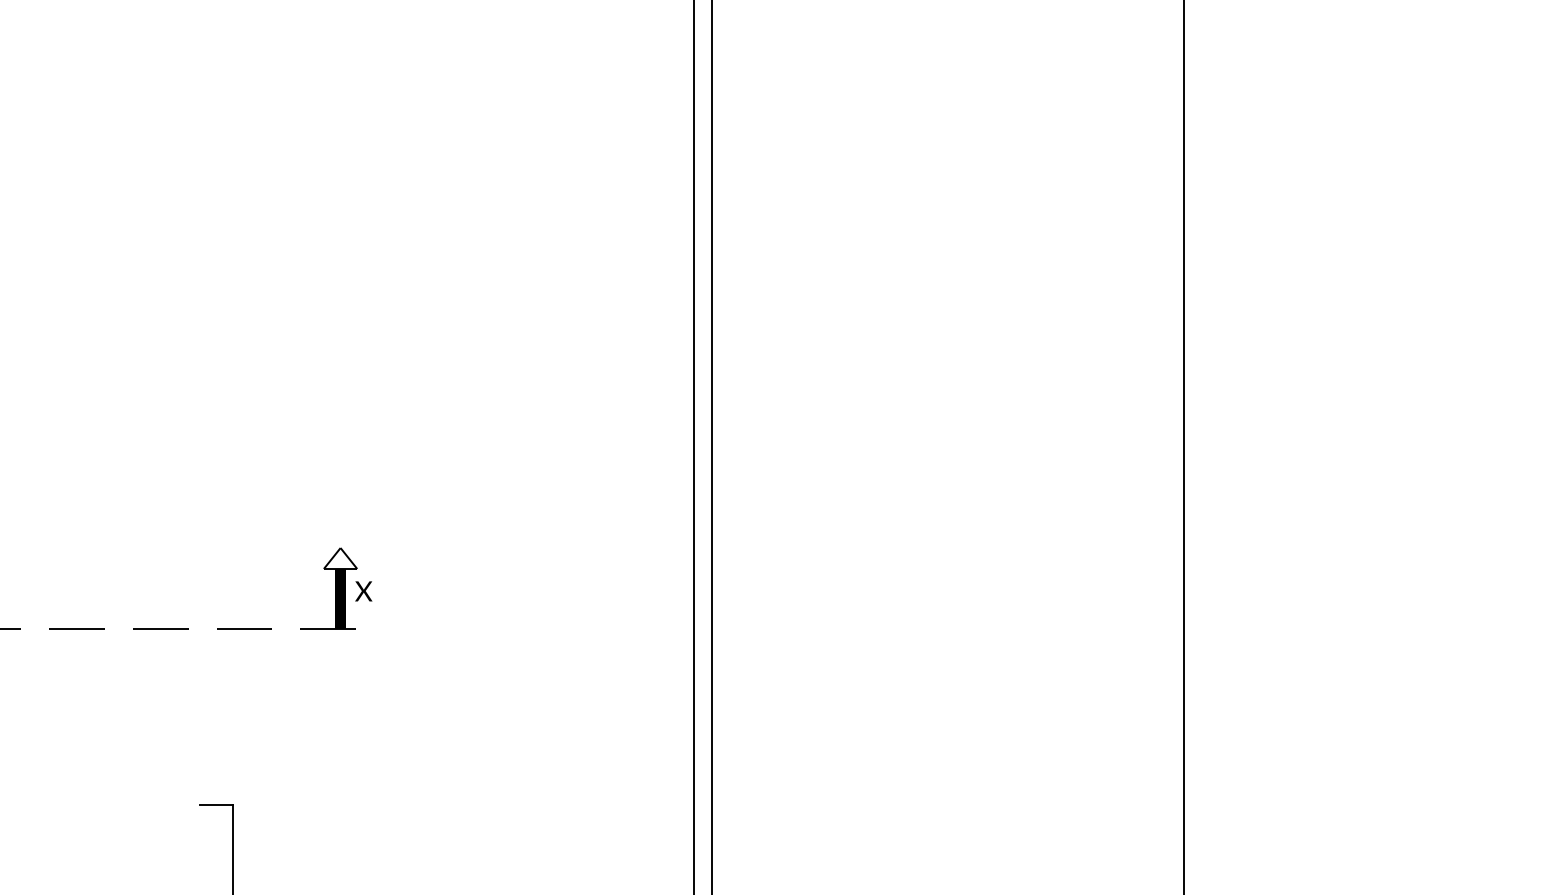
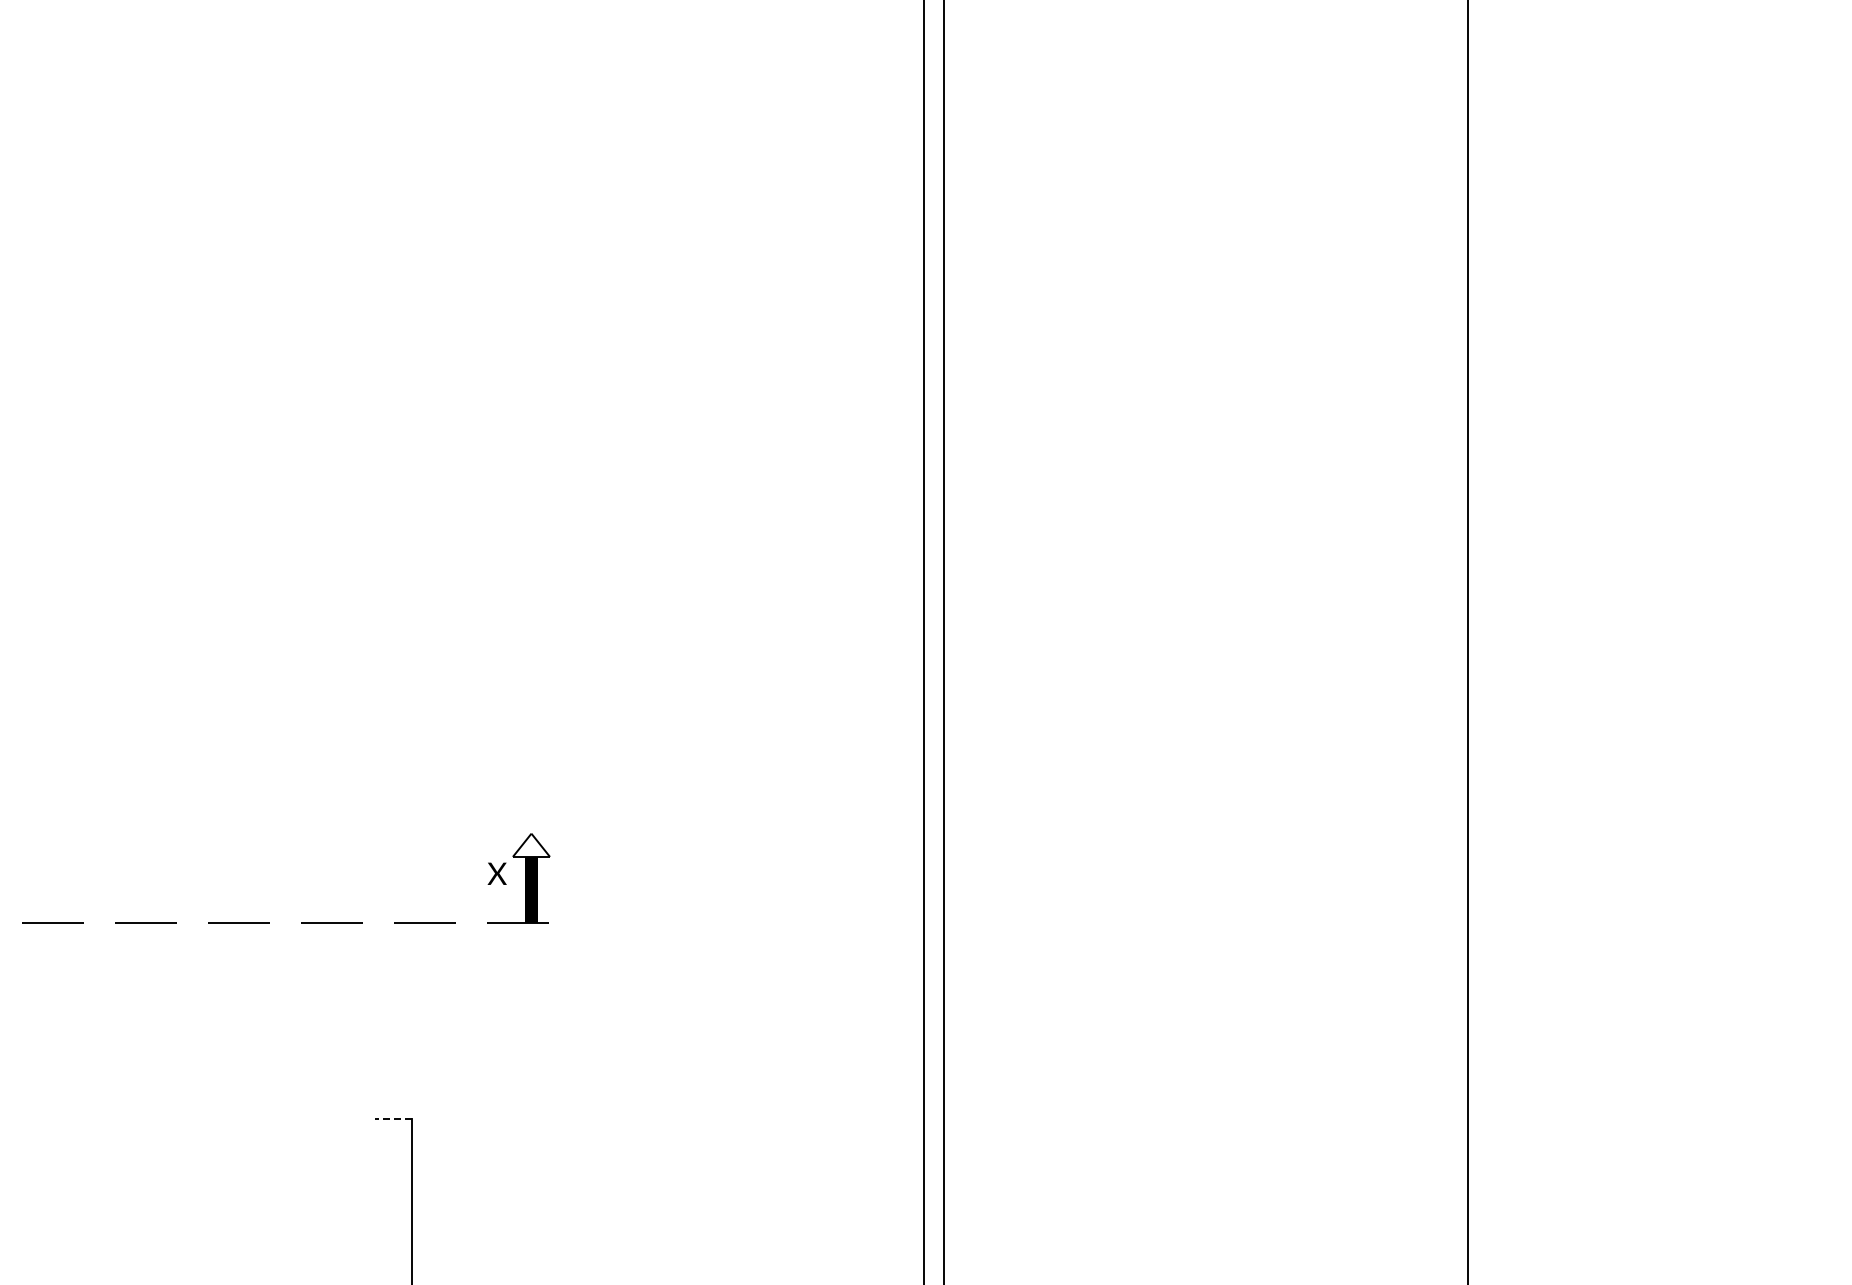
text: (363, 591) -> (496, 873), moved
line: (216, 804) -> (393, 1118), solid -> dashed

